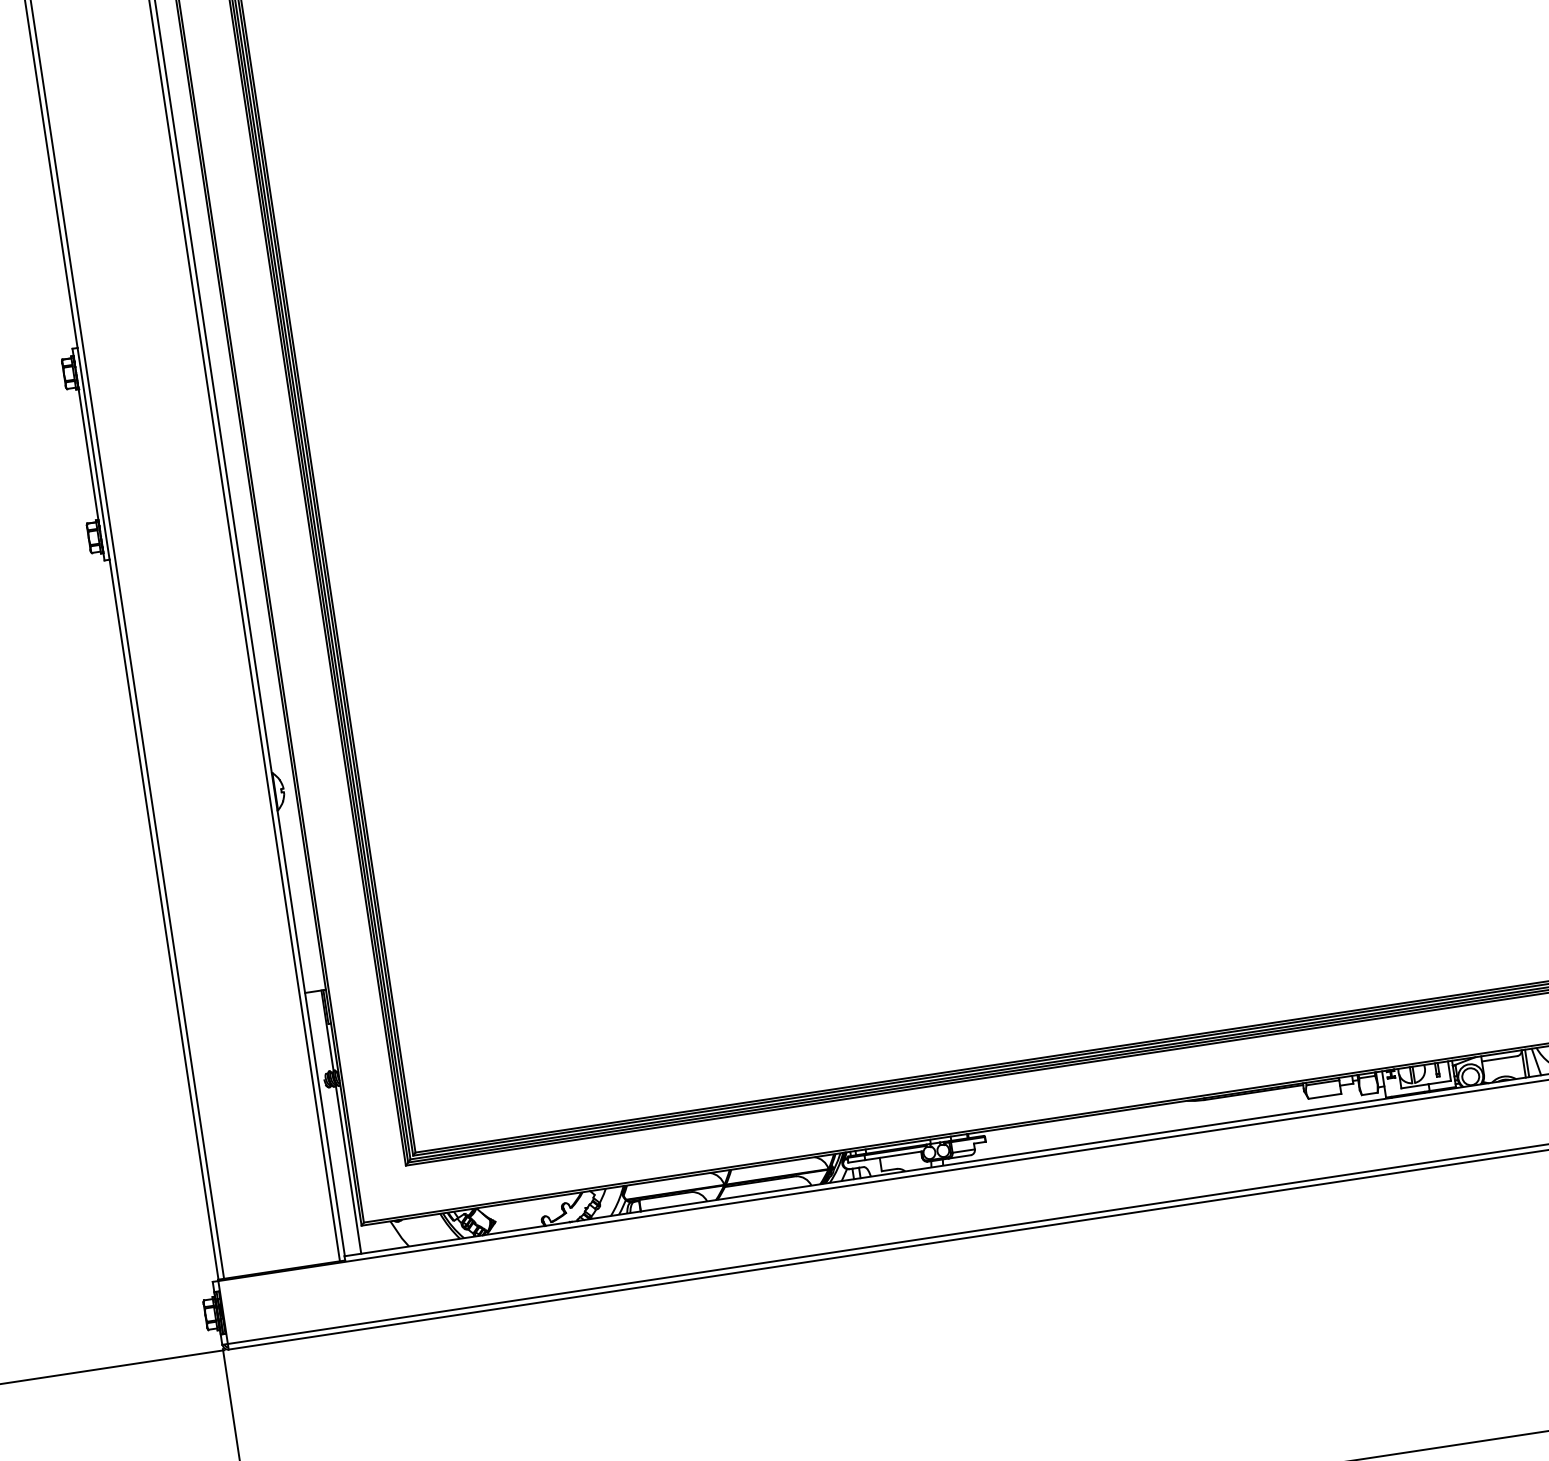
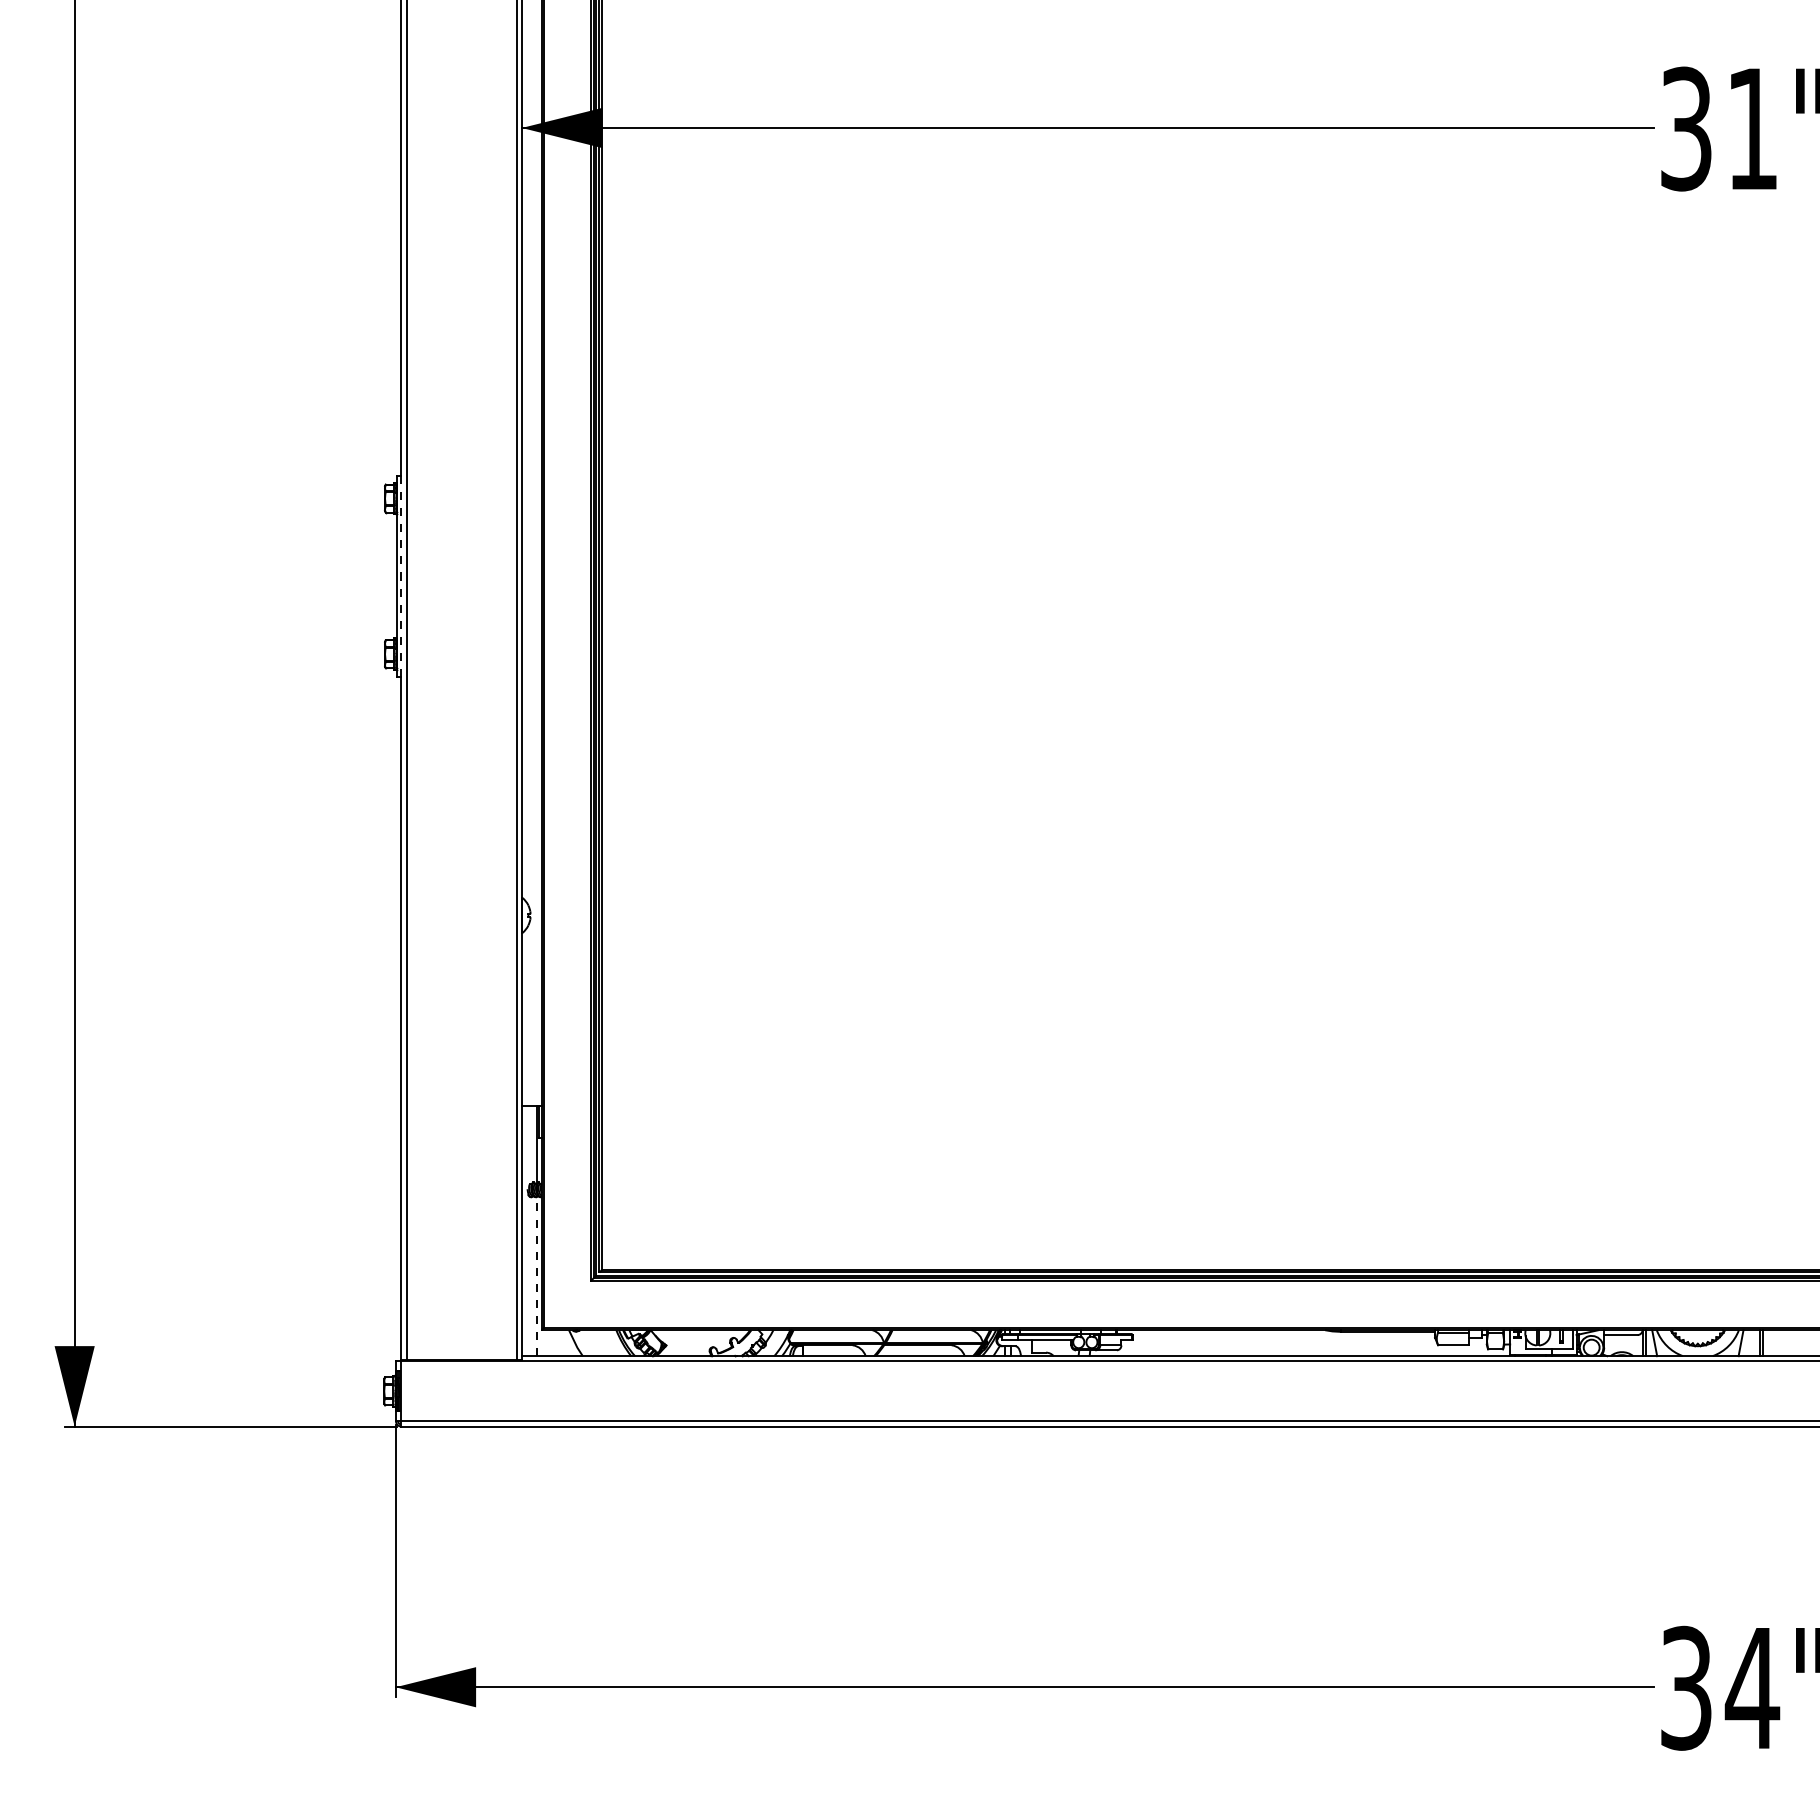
line: (93, 454) -> (401, 577), solid -> dashed
line: (348, 1169) -> (537, 1276), solid -> dashed

